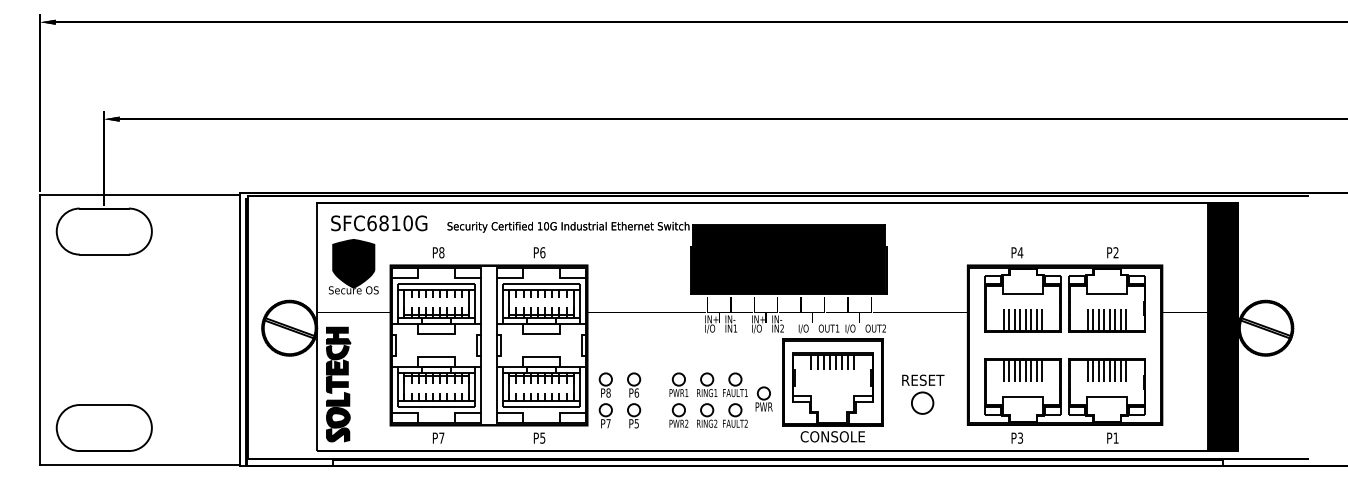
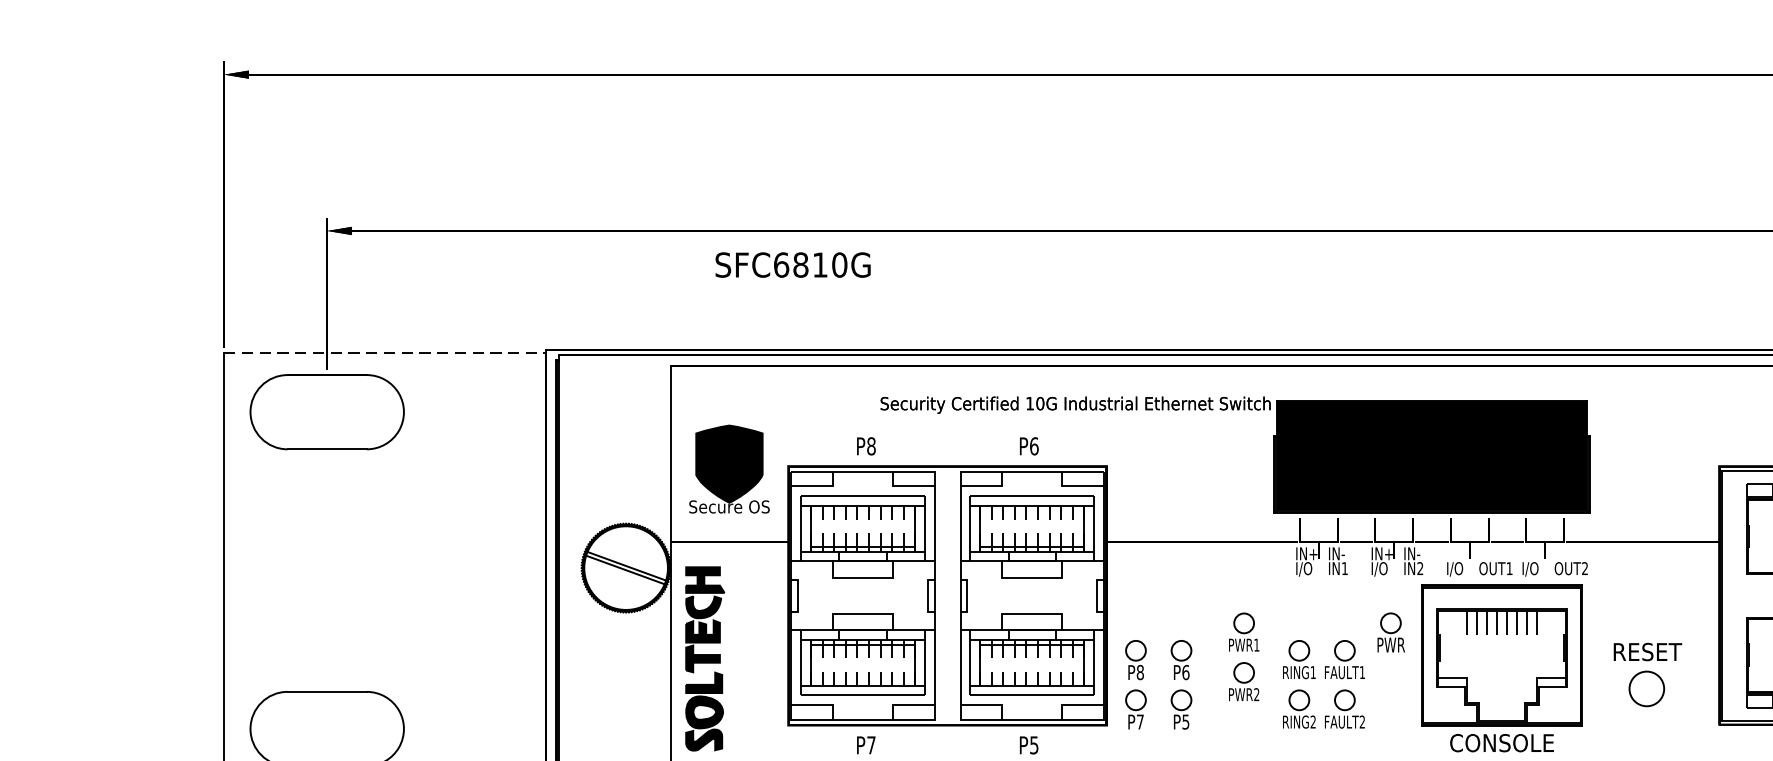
line: (140, 194) -> (385, 352), solid -> dashed
text: (379, 223) -> (793, 265), moved
part: (763, 398) -> (1390, 631), moved
part: (678, 399) -> (1243, 655), moved

